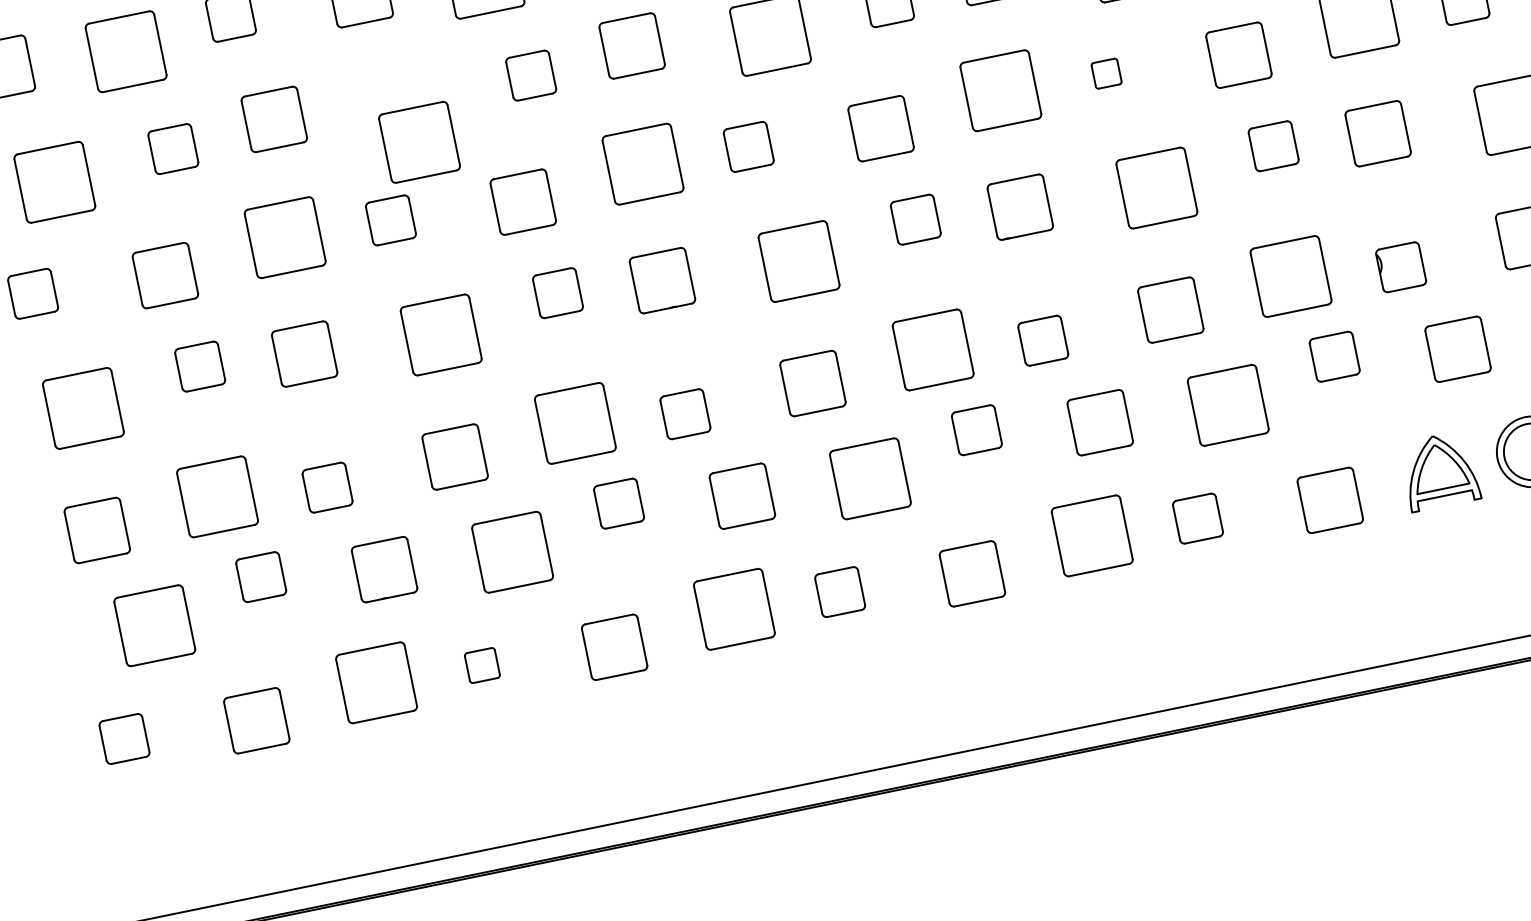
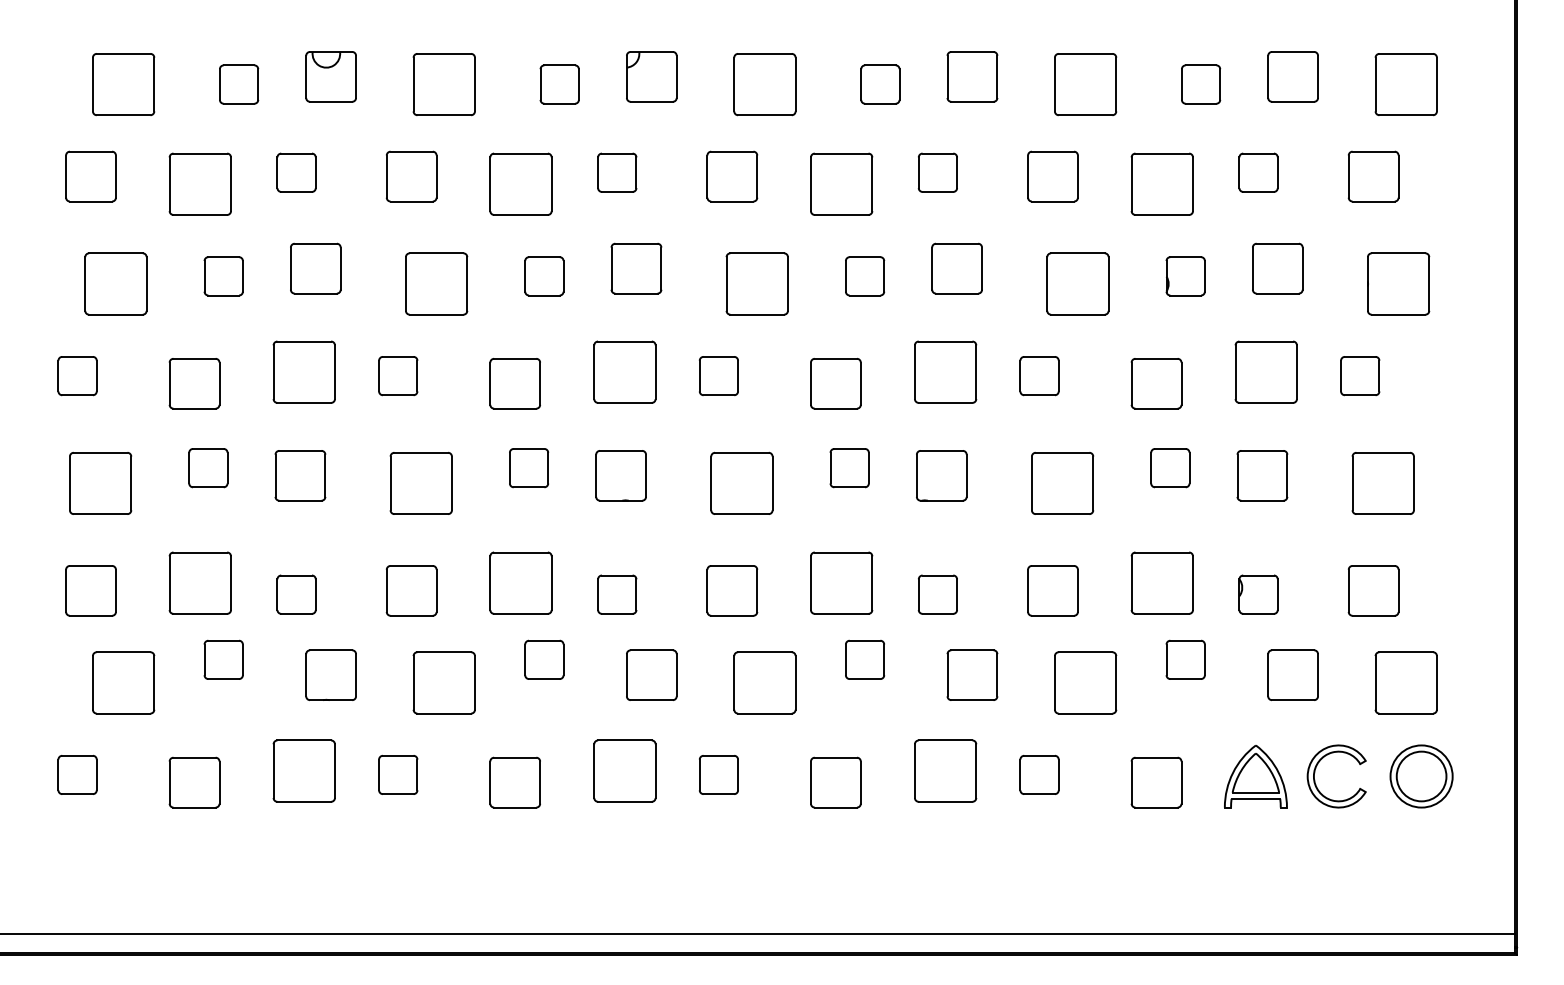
part: (1106, 73) -> (1039, 376), size x1.67
part: (419, 141) -> (436, 283), moved
part: (482, 664) -> (398, 774), size x1.43

